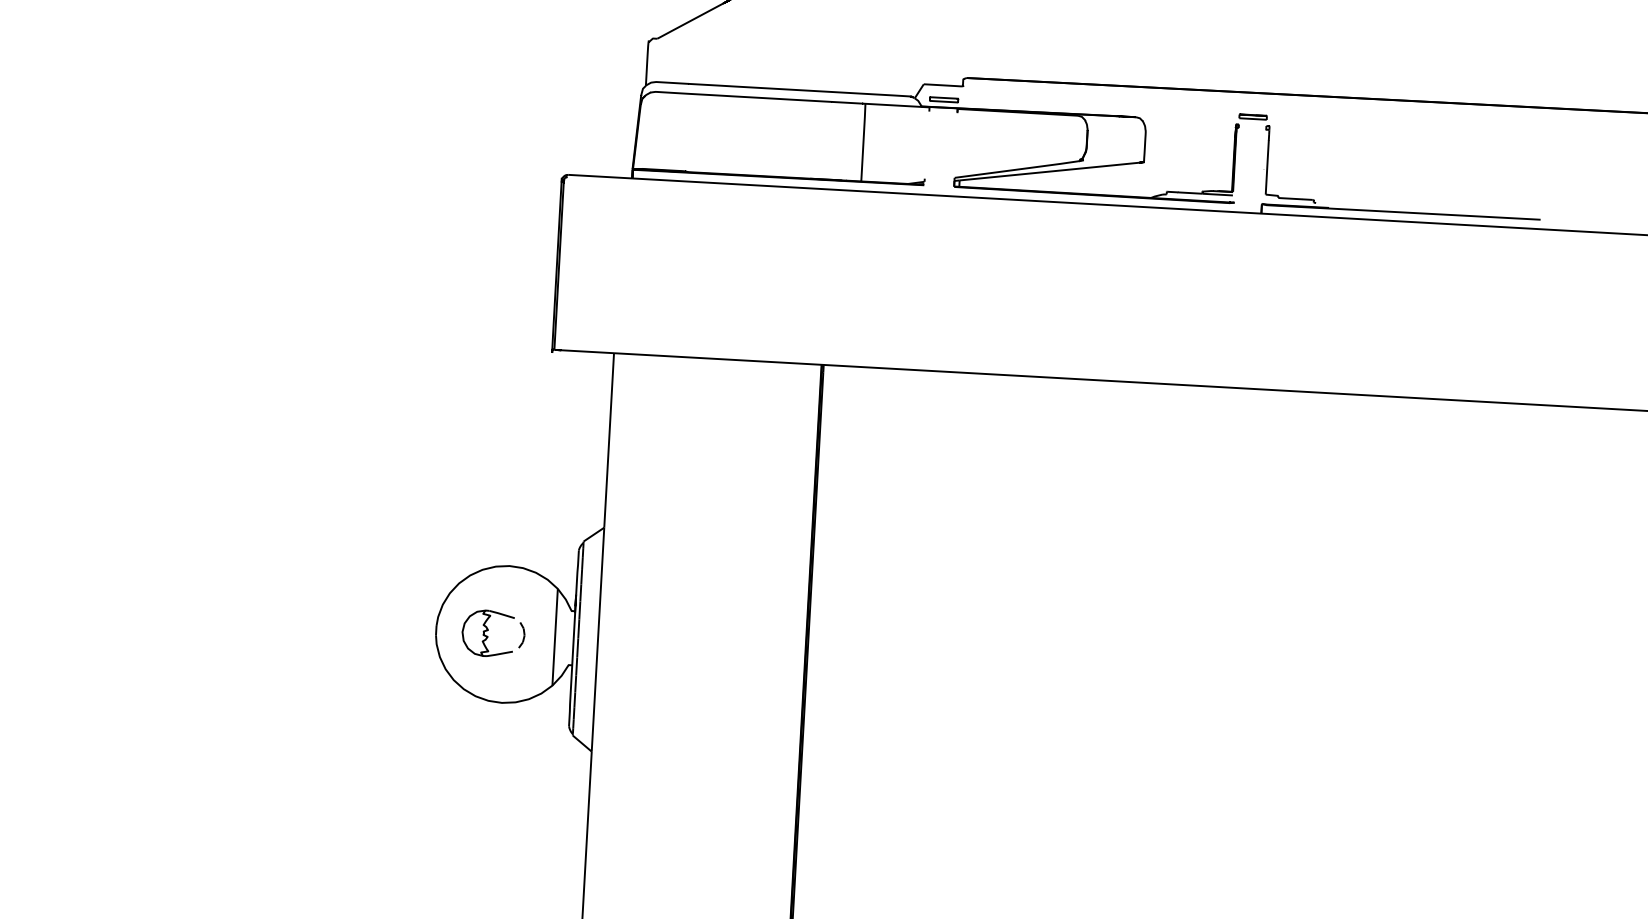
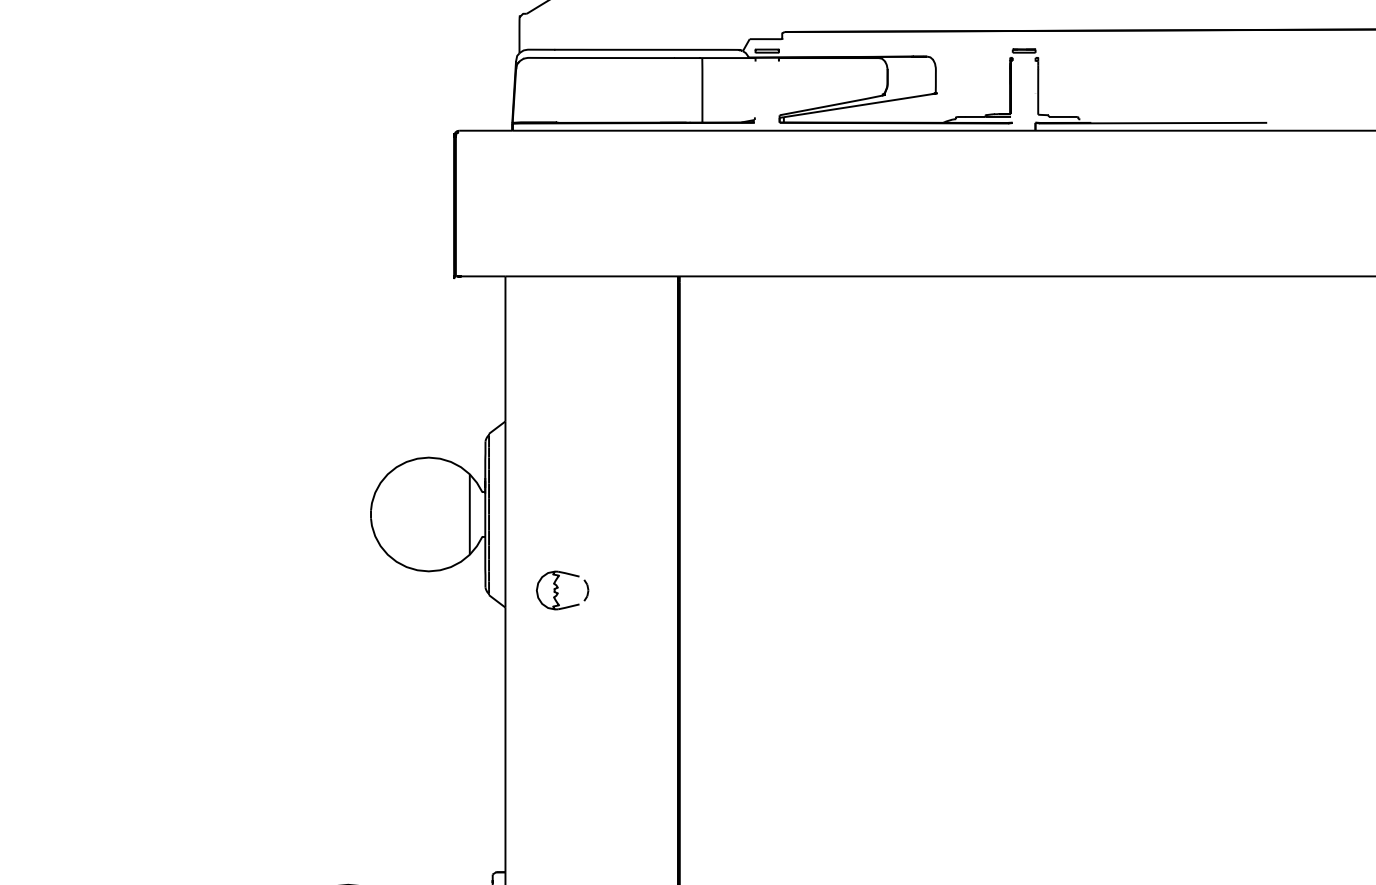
part: (493, 633) -> (562, 590), moved

